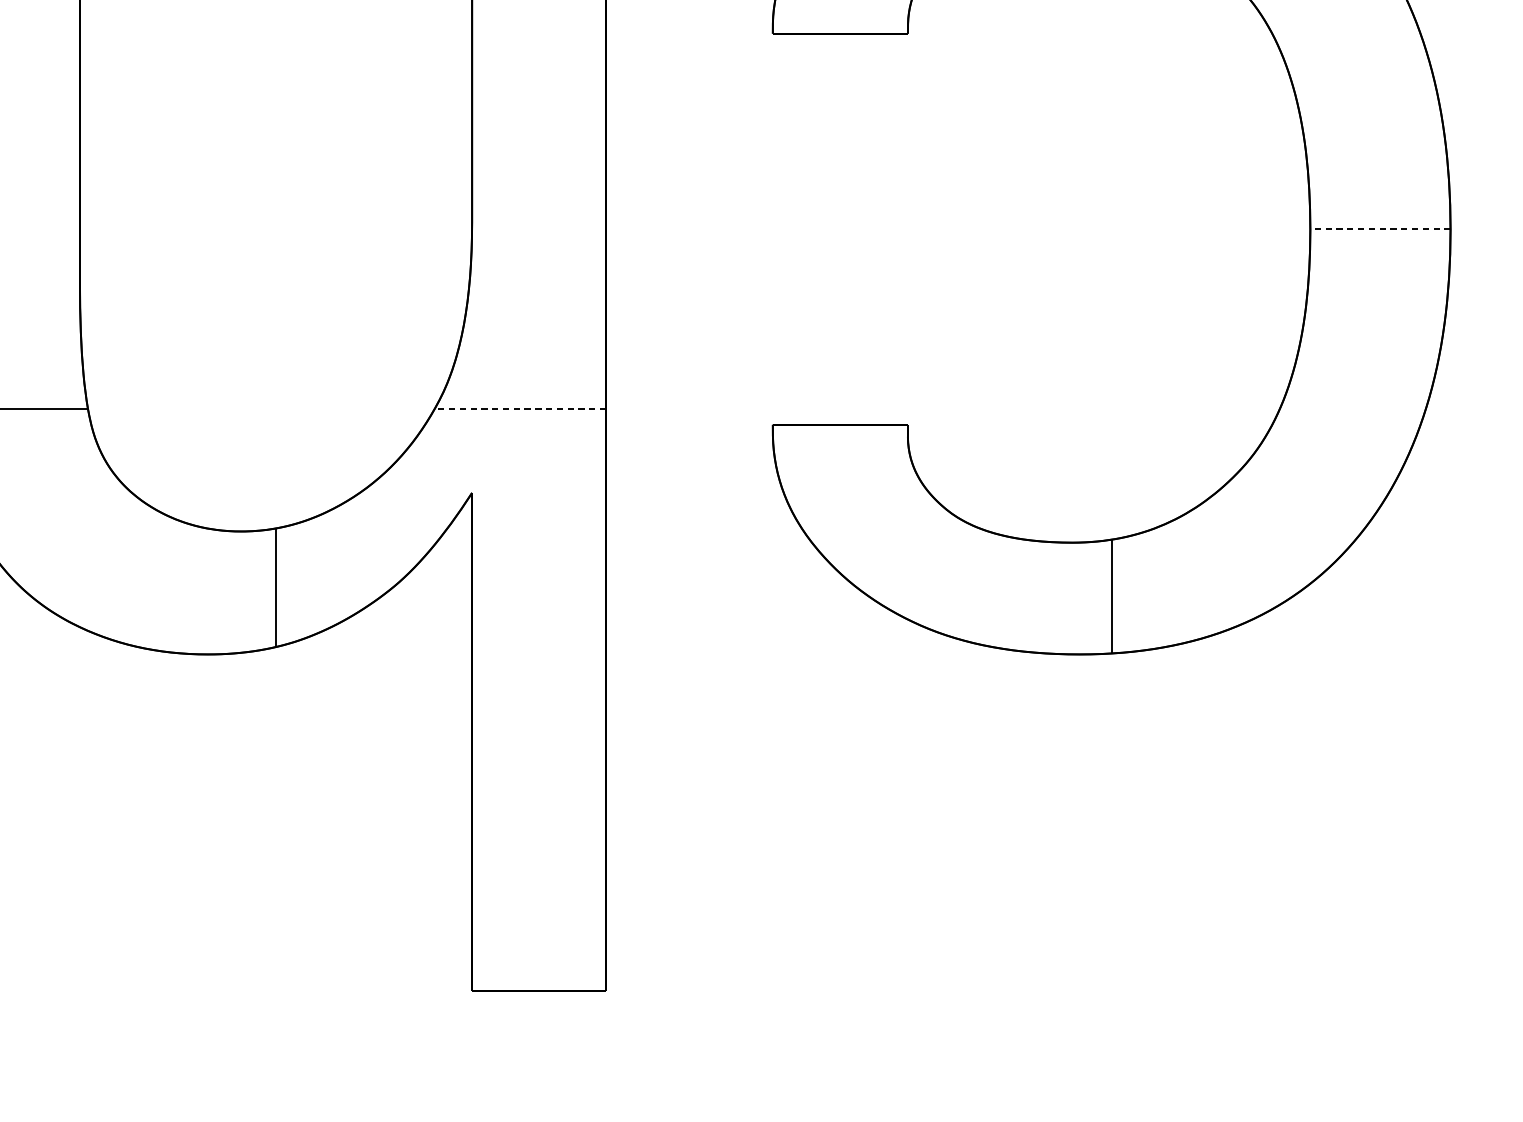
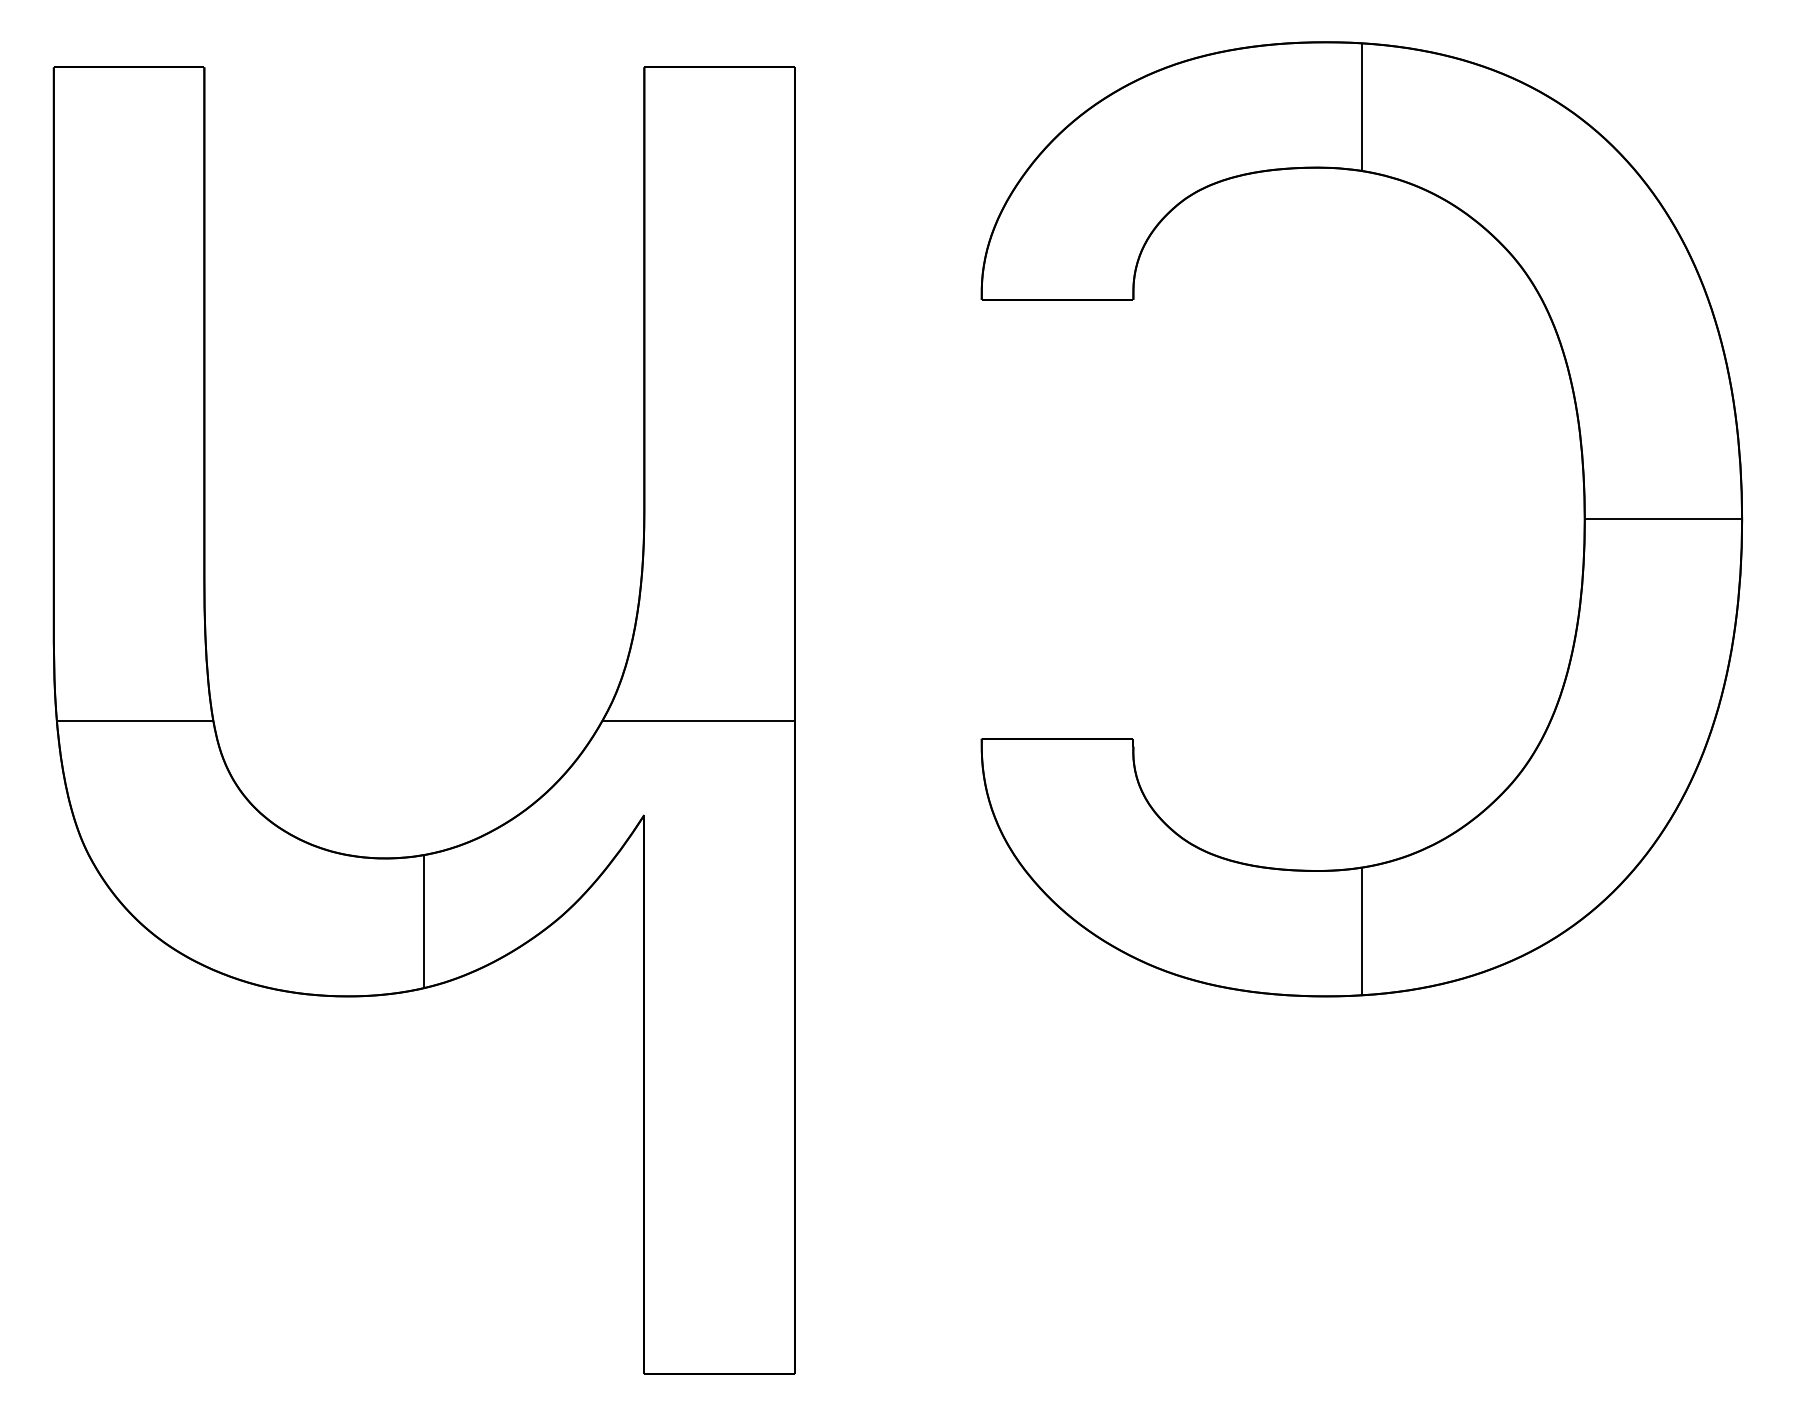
line: (1380, 229) -> (1663, 519), dashed -> solid
line: (520, 408) -> (698, 720), dashed -> solid

